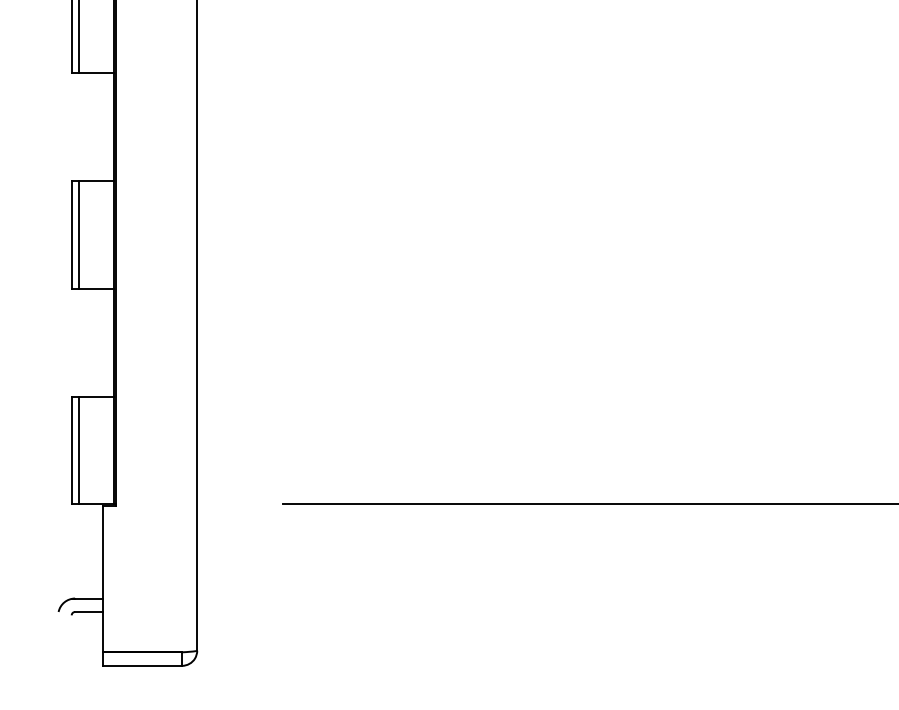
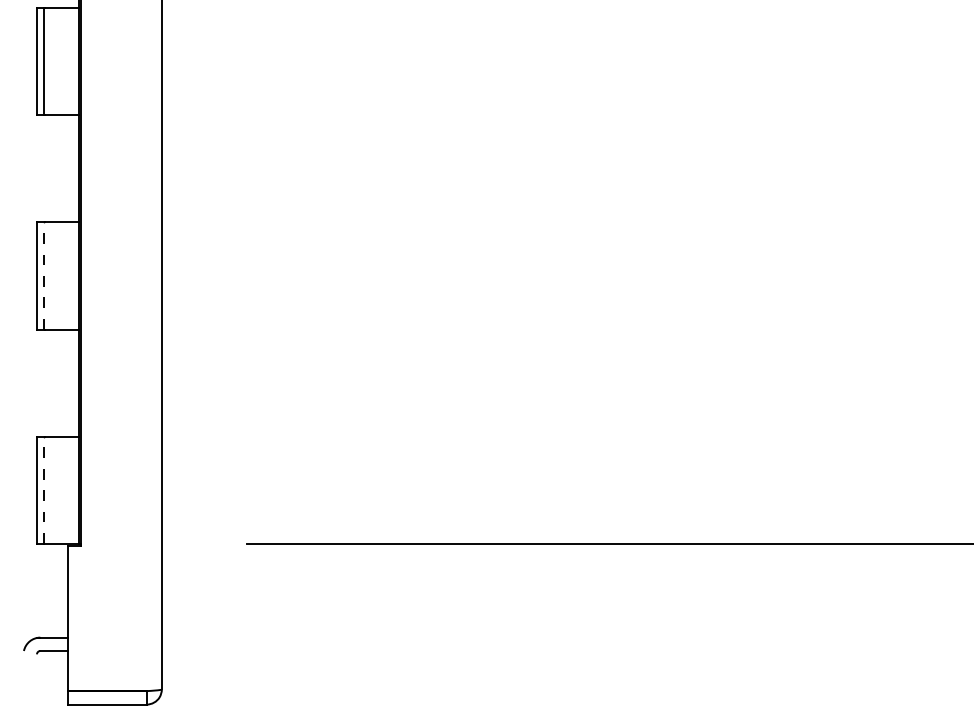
line: (78, 235) -> (43, 276), solid -> dashed
line: (78, 450) -> (43, 490), solid -> dashed

